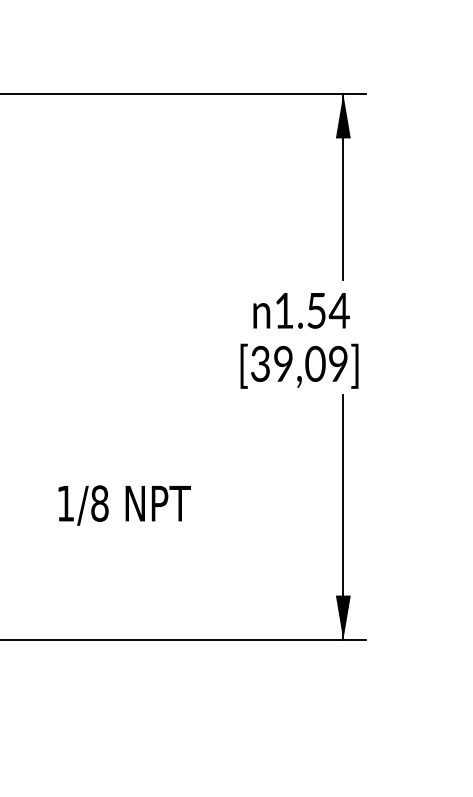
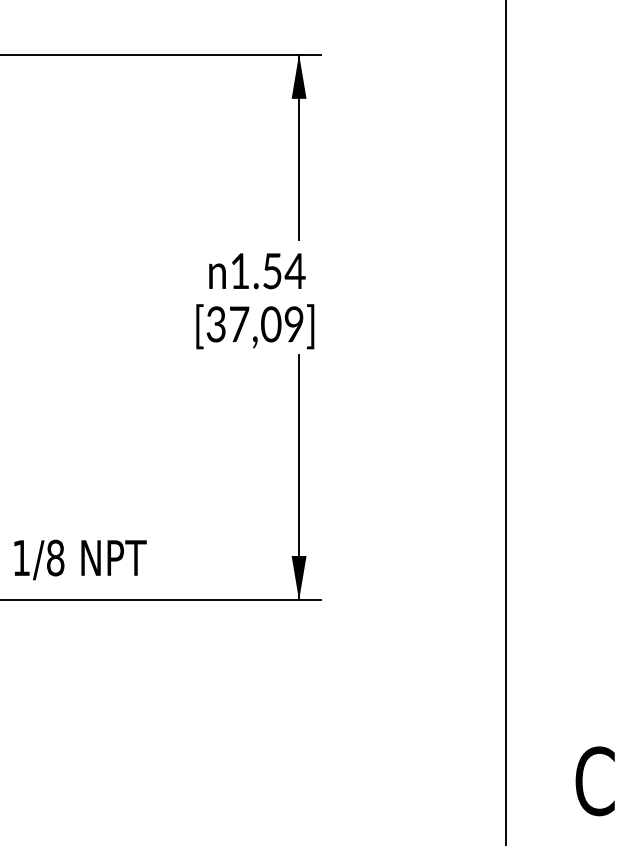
text: (283, 364) -> (239, 324), [39,09] -> [37,09]
text: (124, 505) -> (80, 559), moved

